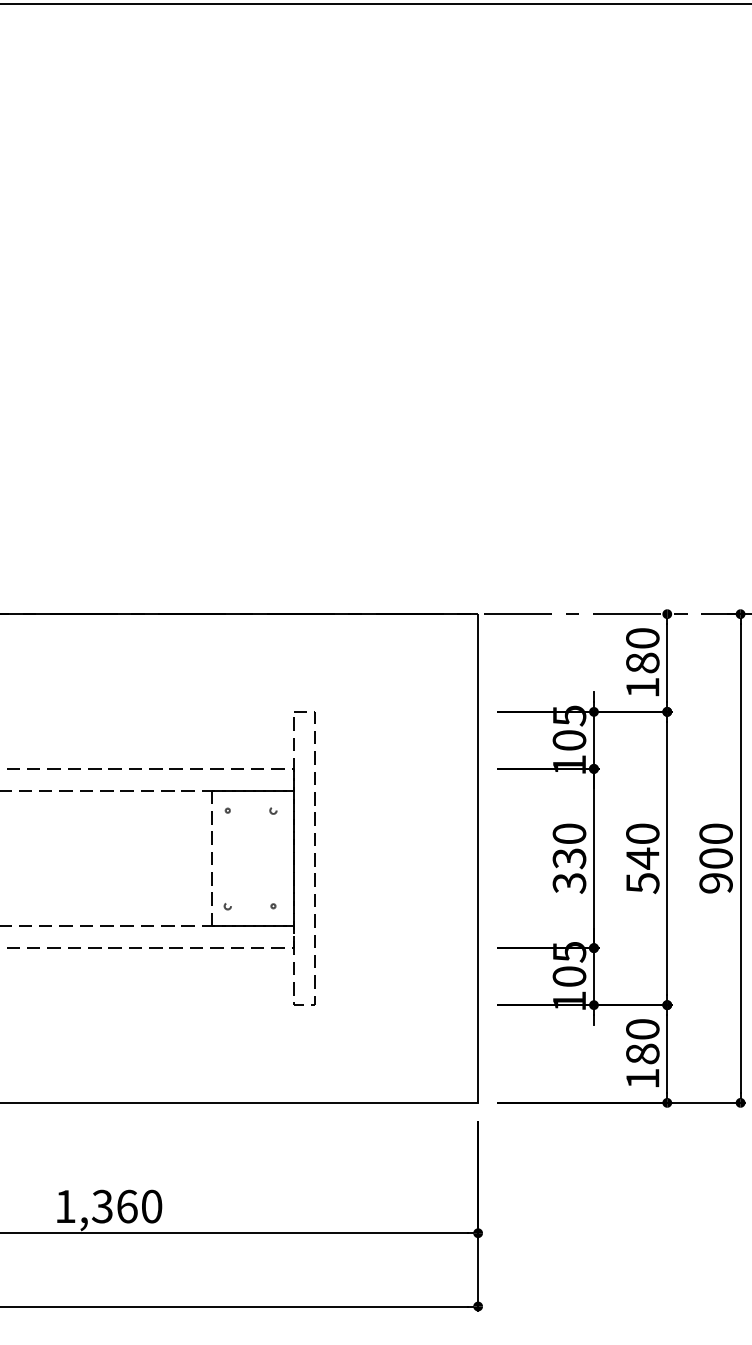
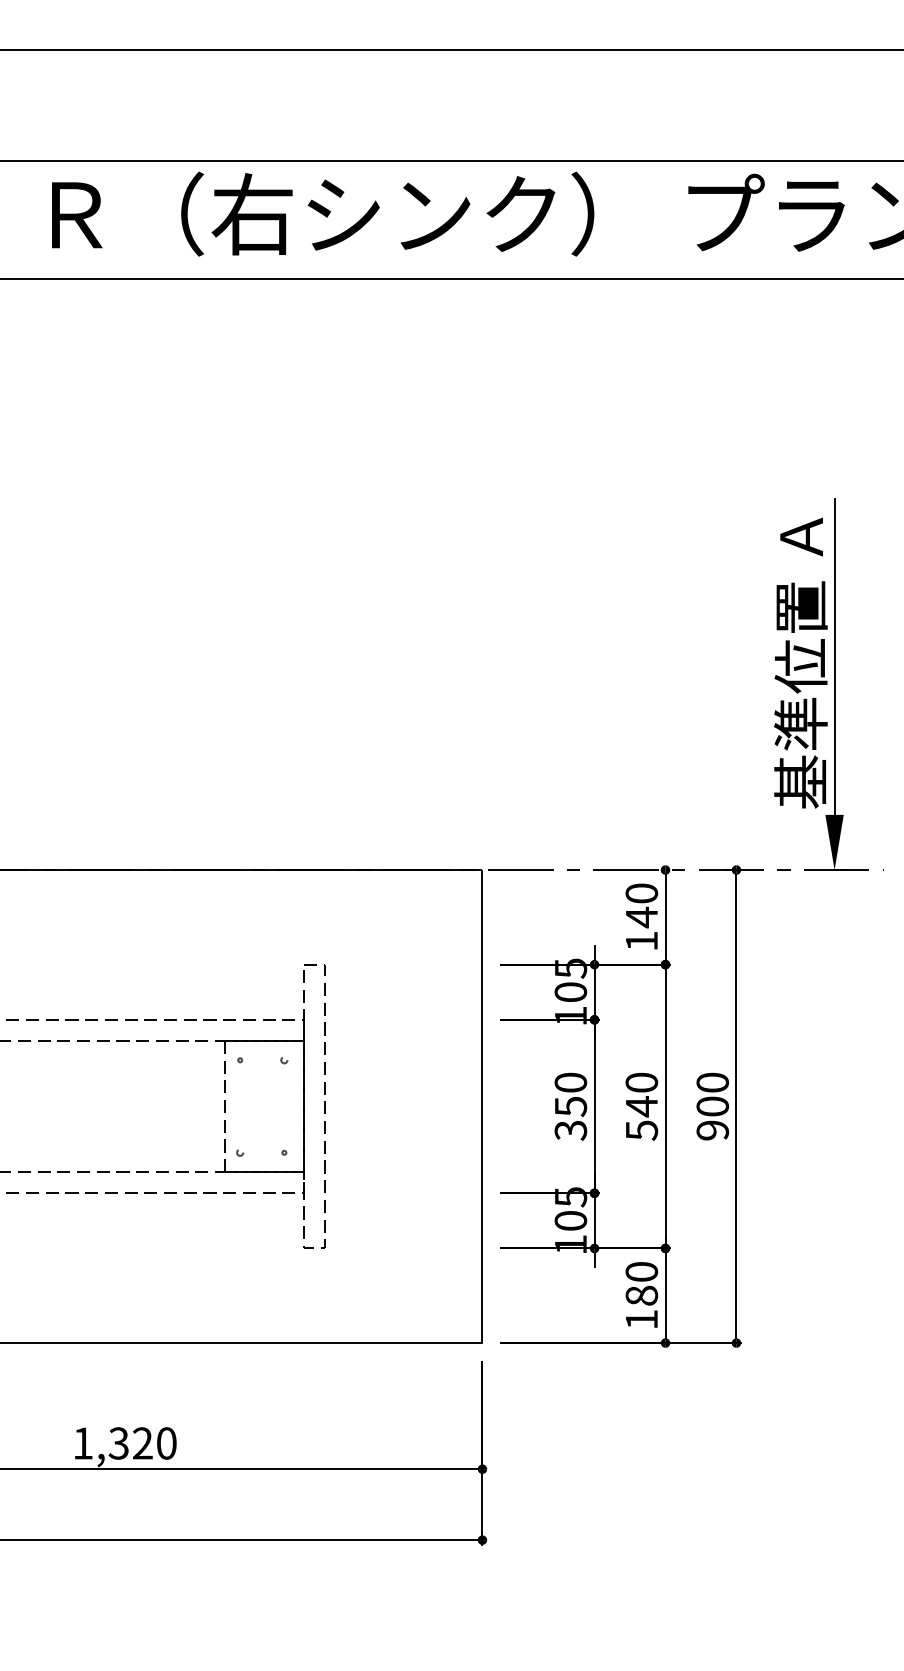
text: (642, 663) -> (641, 917), 180 -> 140
text: (569, 858) -> (570, 1106), 330 -> 350
text: (126, 1206) -> (142, 1443), 1,360 -> 1,320

